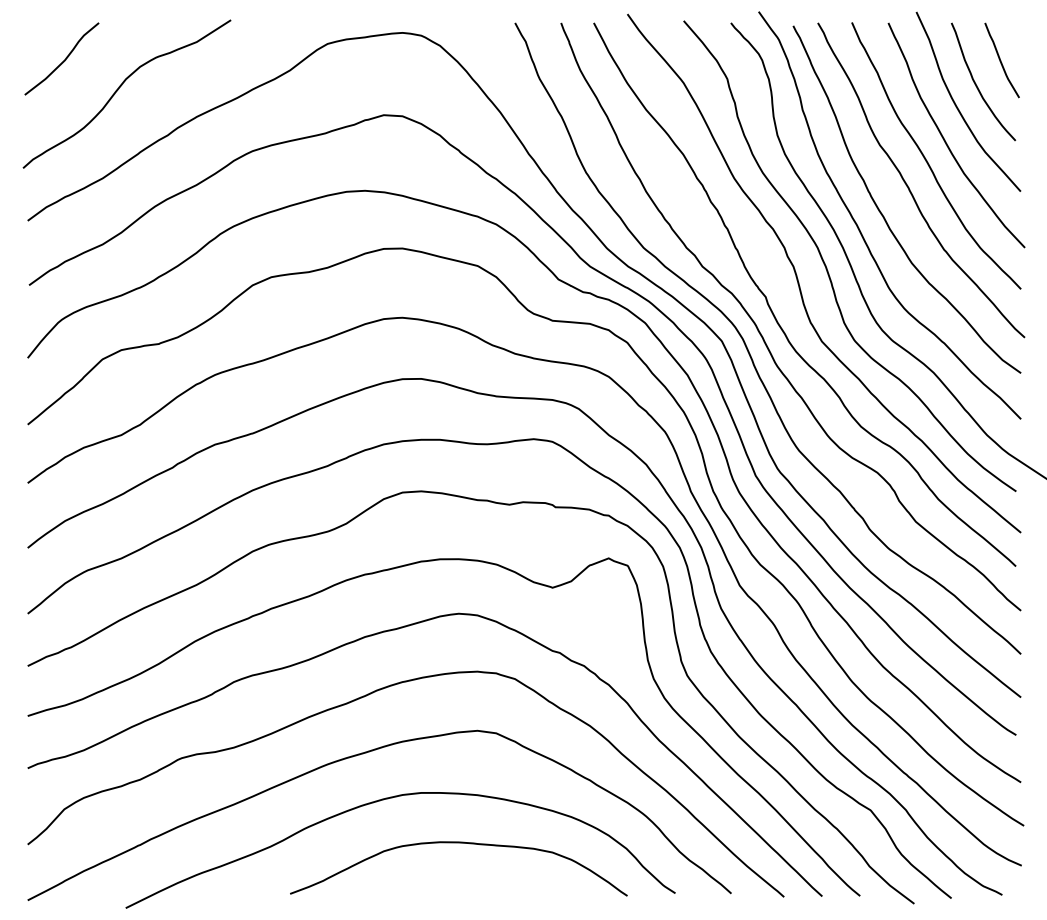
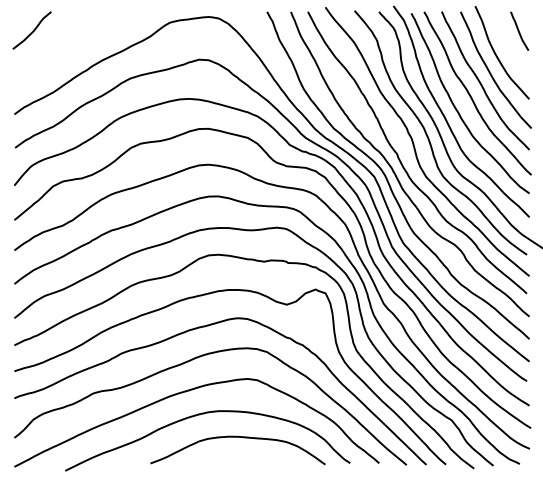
curve: (978, 85) -> (507, 44), removed
curve: (120, 89) -> (62, 46), removed

